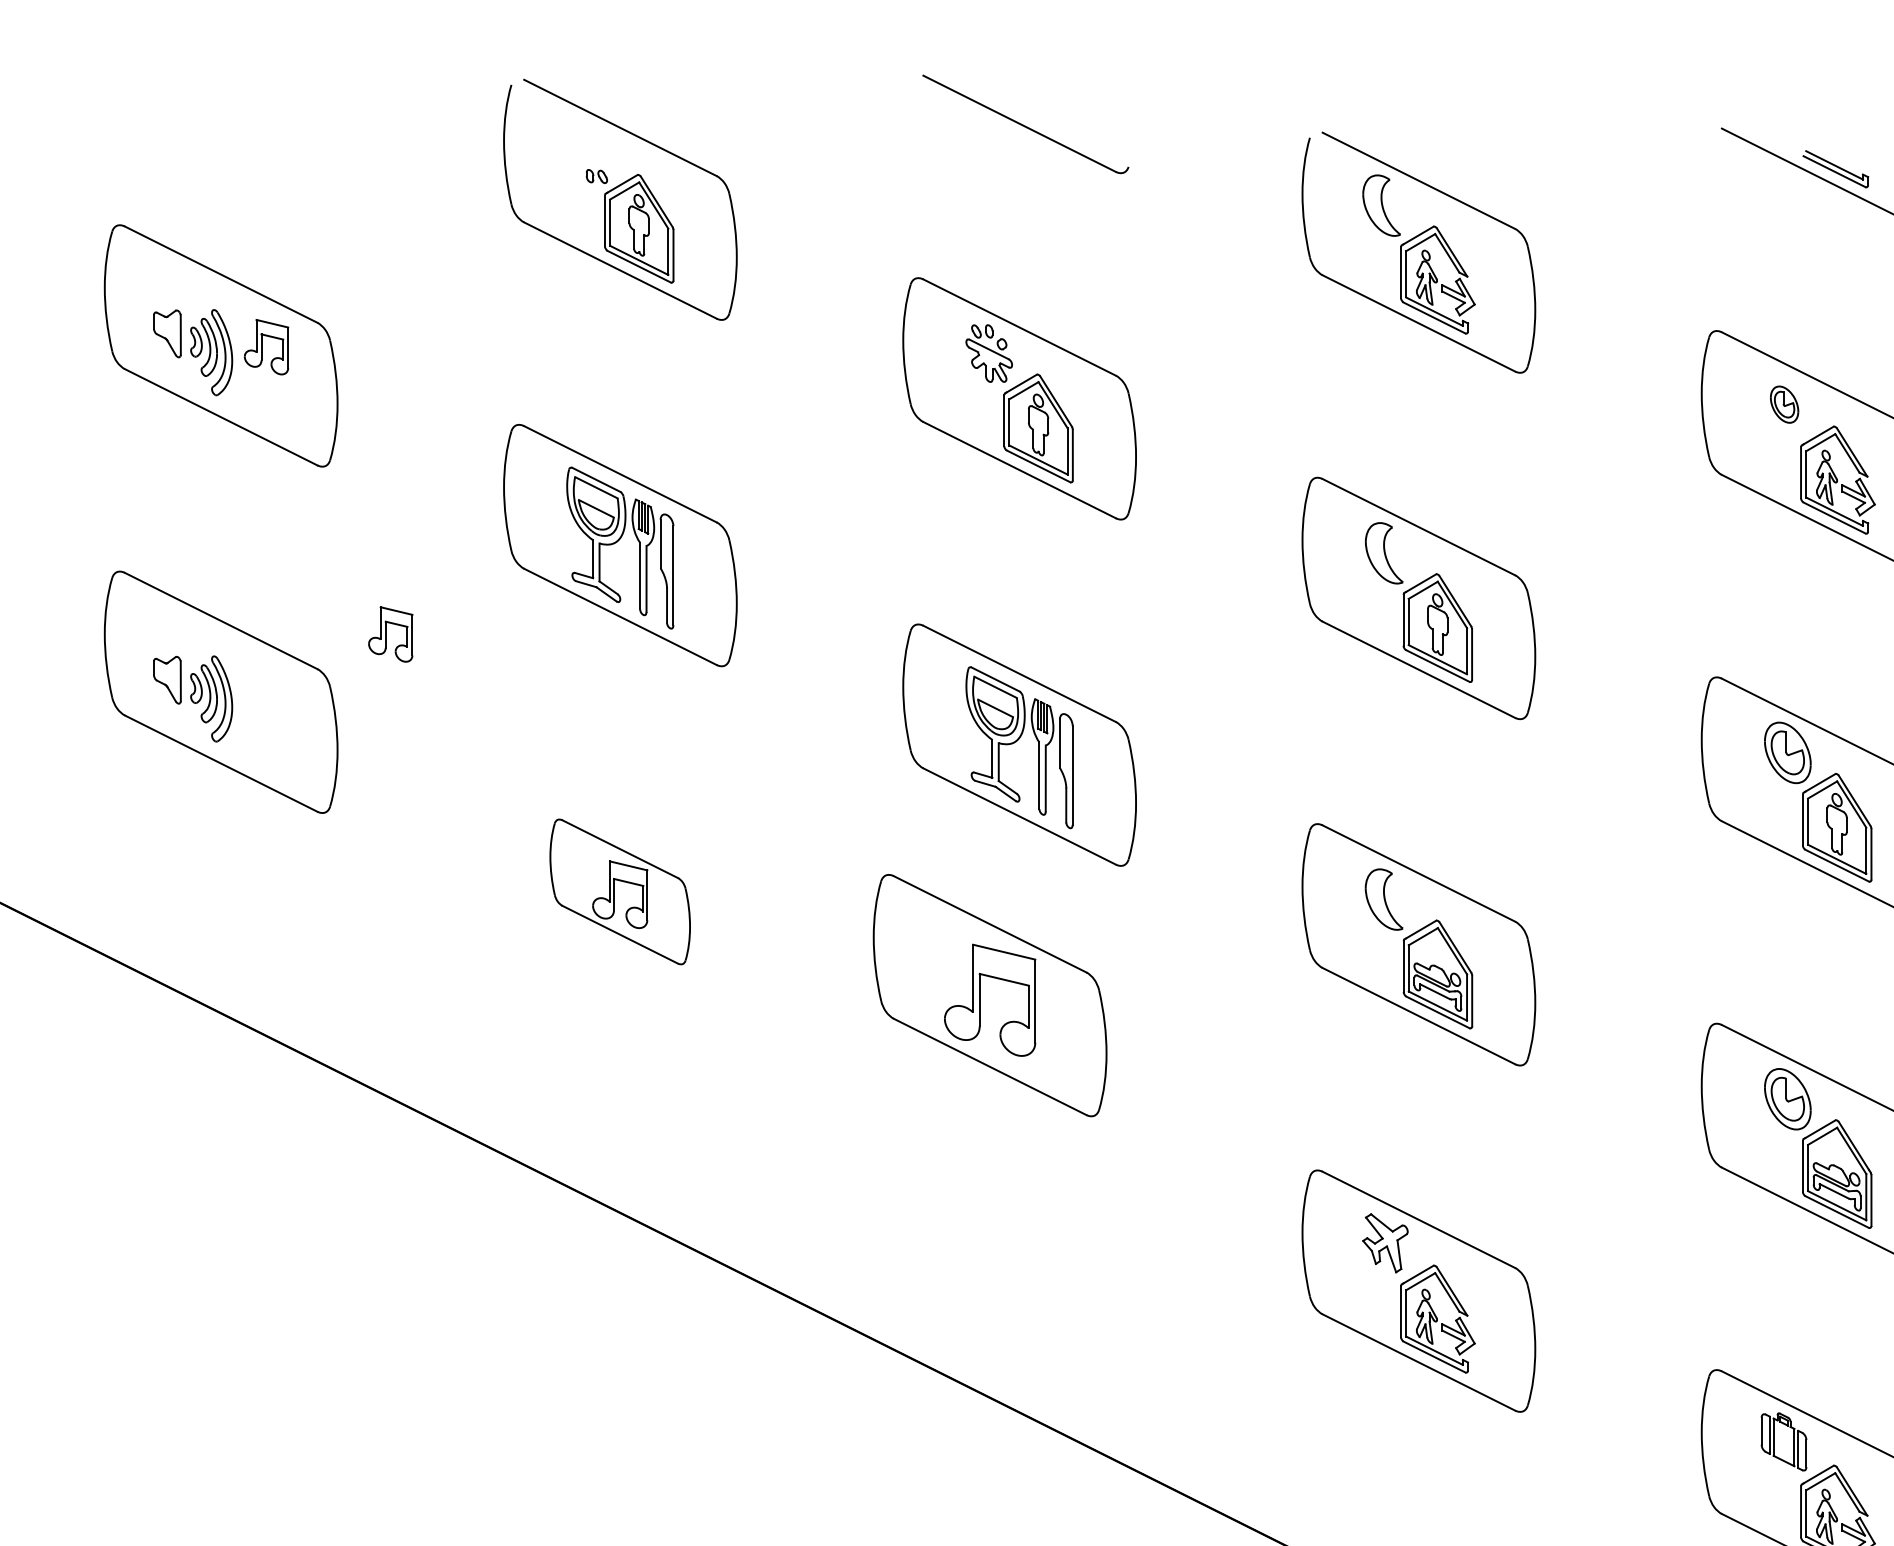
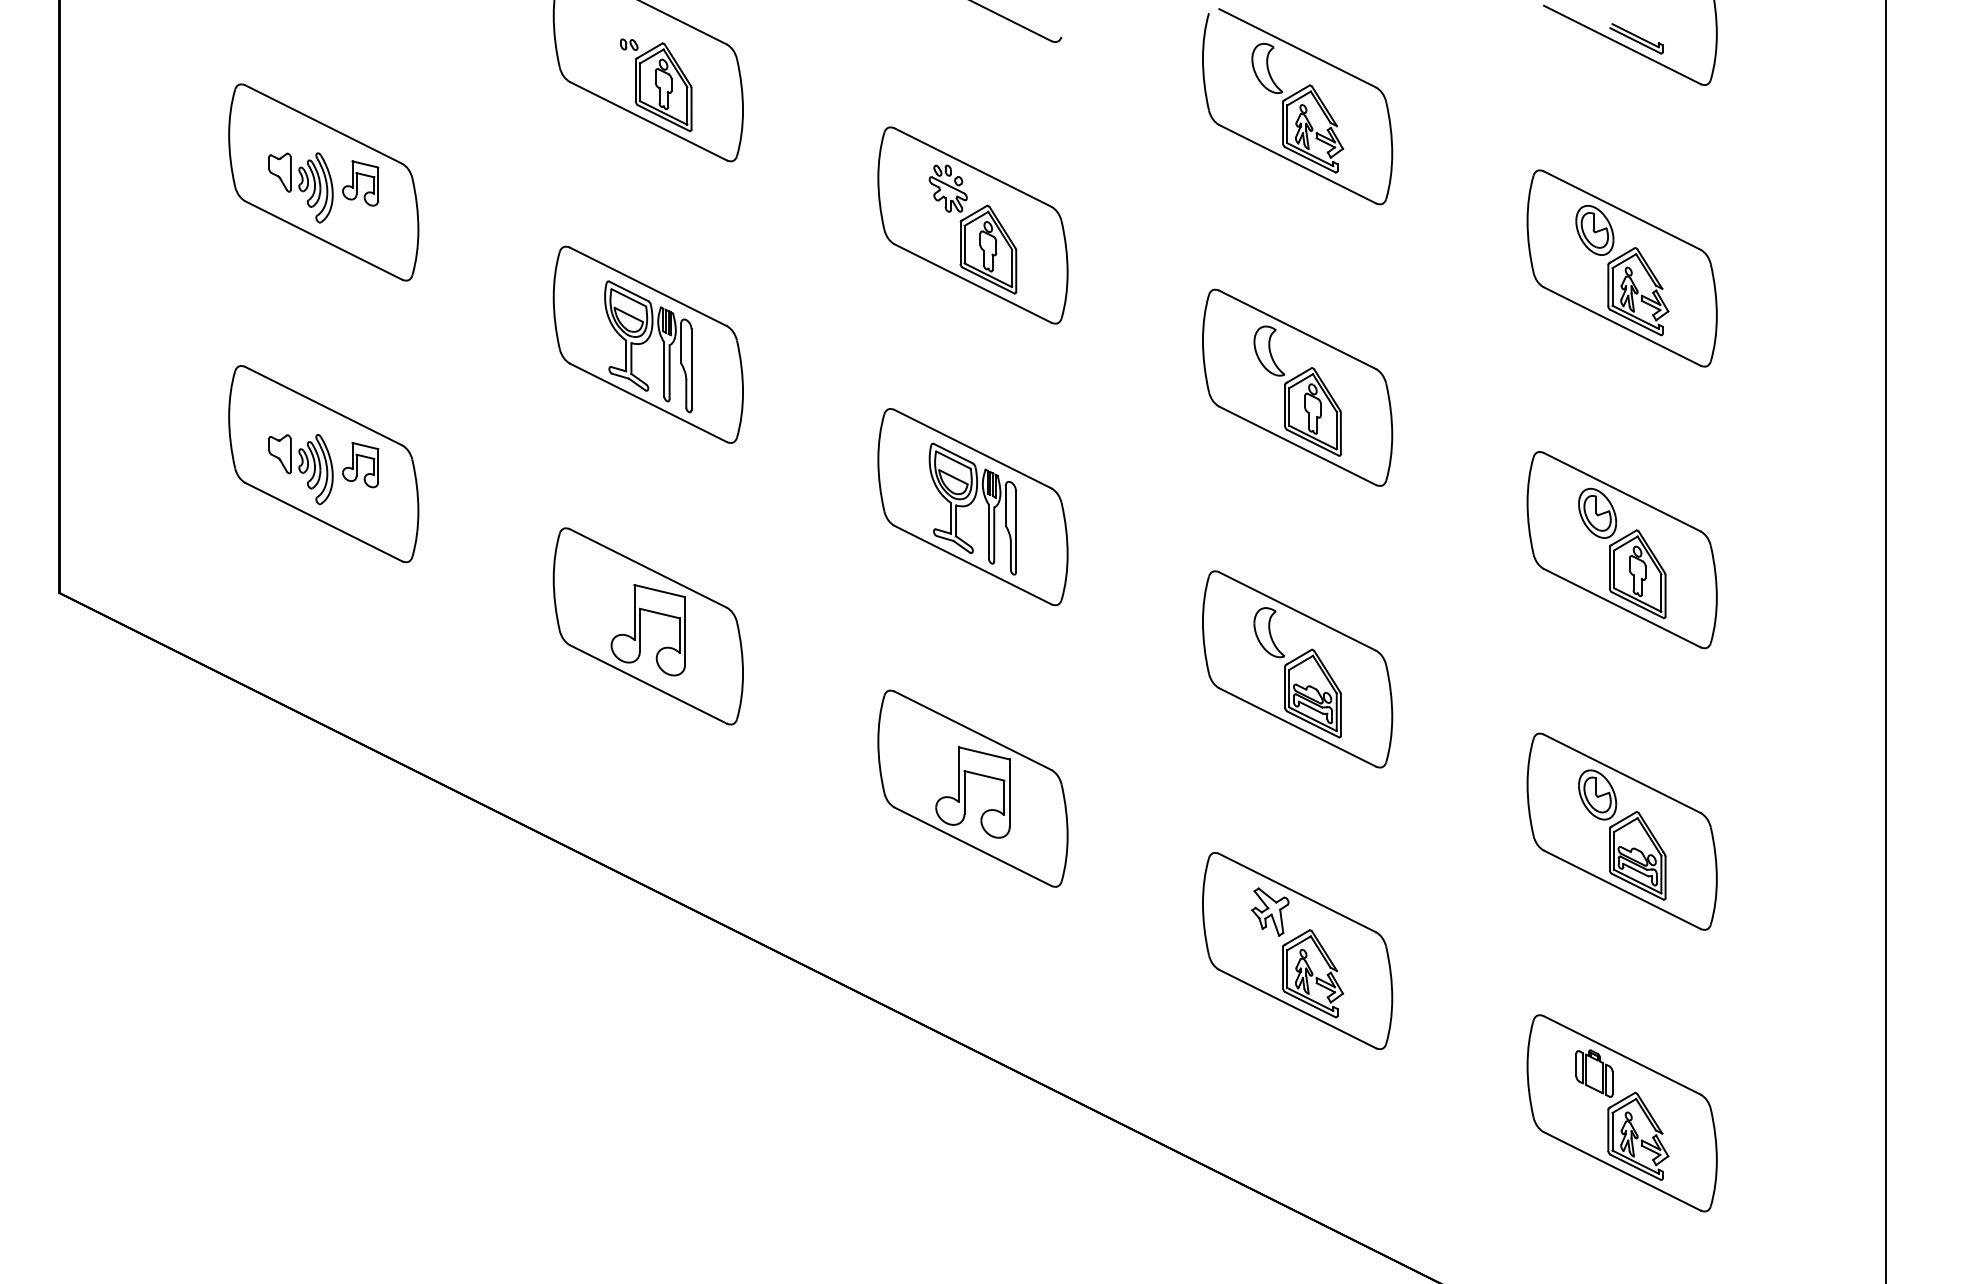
part: (1784, 403) -> (1594, 229), size x1.67
part: (390, 634) -> (360, 465), moved
part: (619, 892) -> (647, 626), size x1.67
part: (989, 995) -> (972, 788), moved

